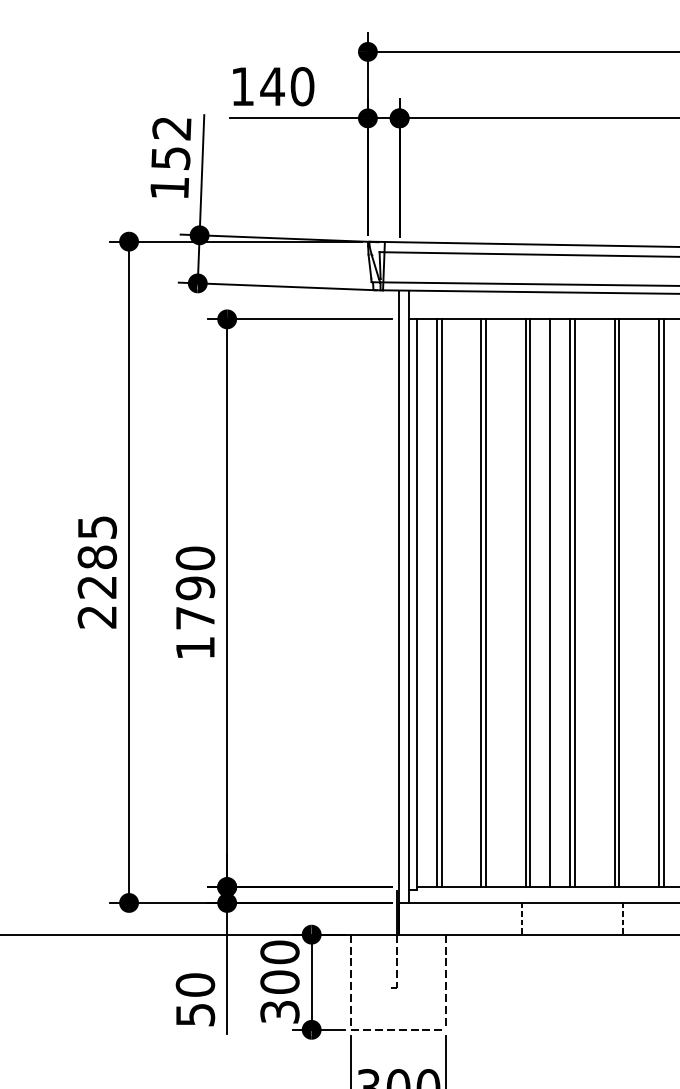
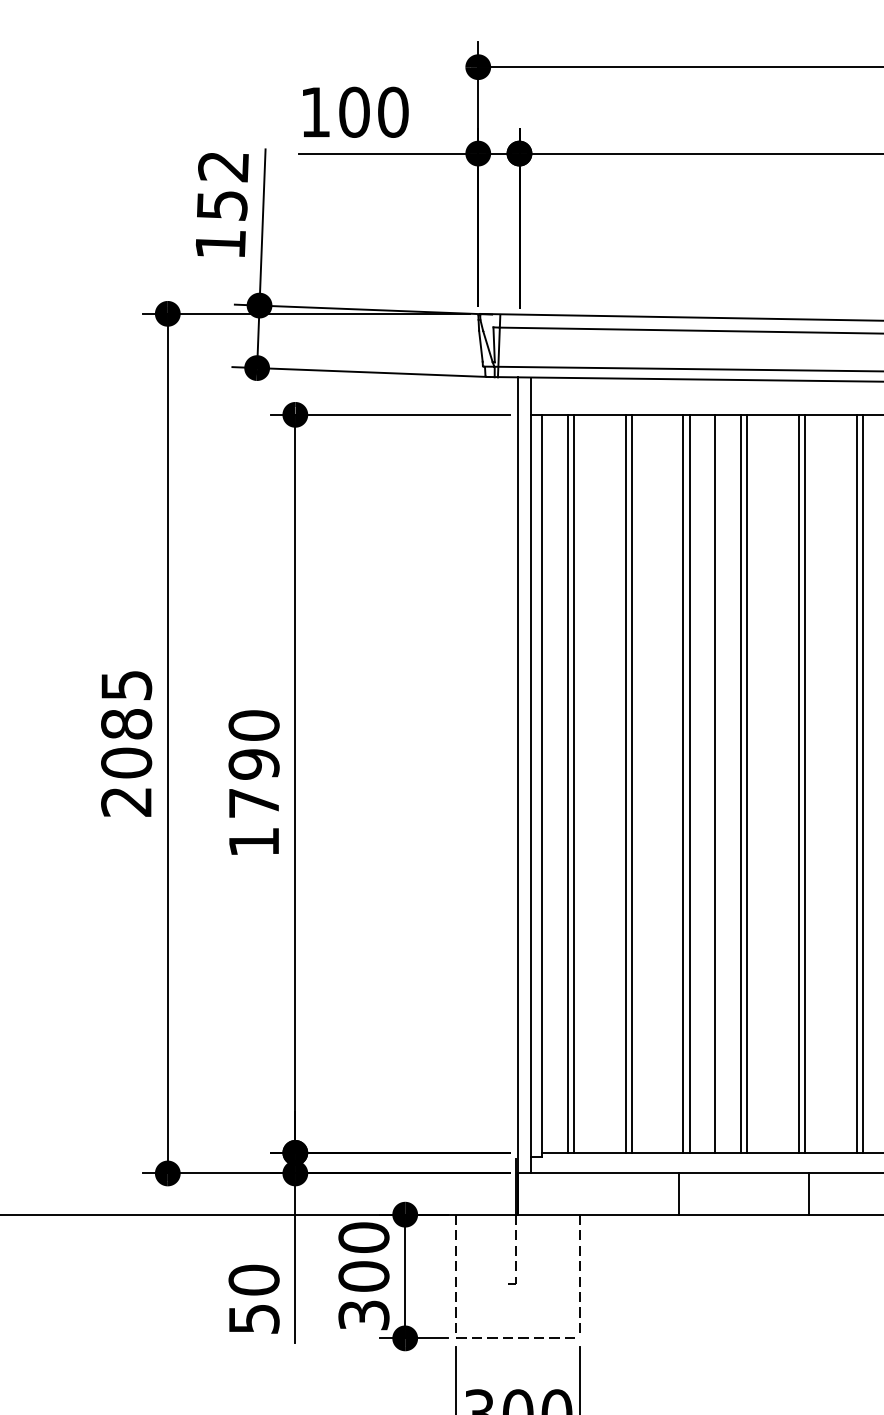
text: (272, 85) -> (354, 111), 140 -> 100
text: (97, 586) -> (126, 762), 2285 -> 2085
line: (522, 919) -> (679, 1194), dashed -> solid
line: (622, 919) -> (809, 1194), dashed -> solid

